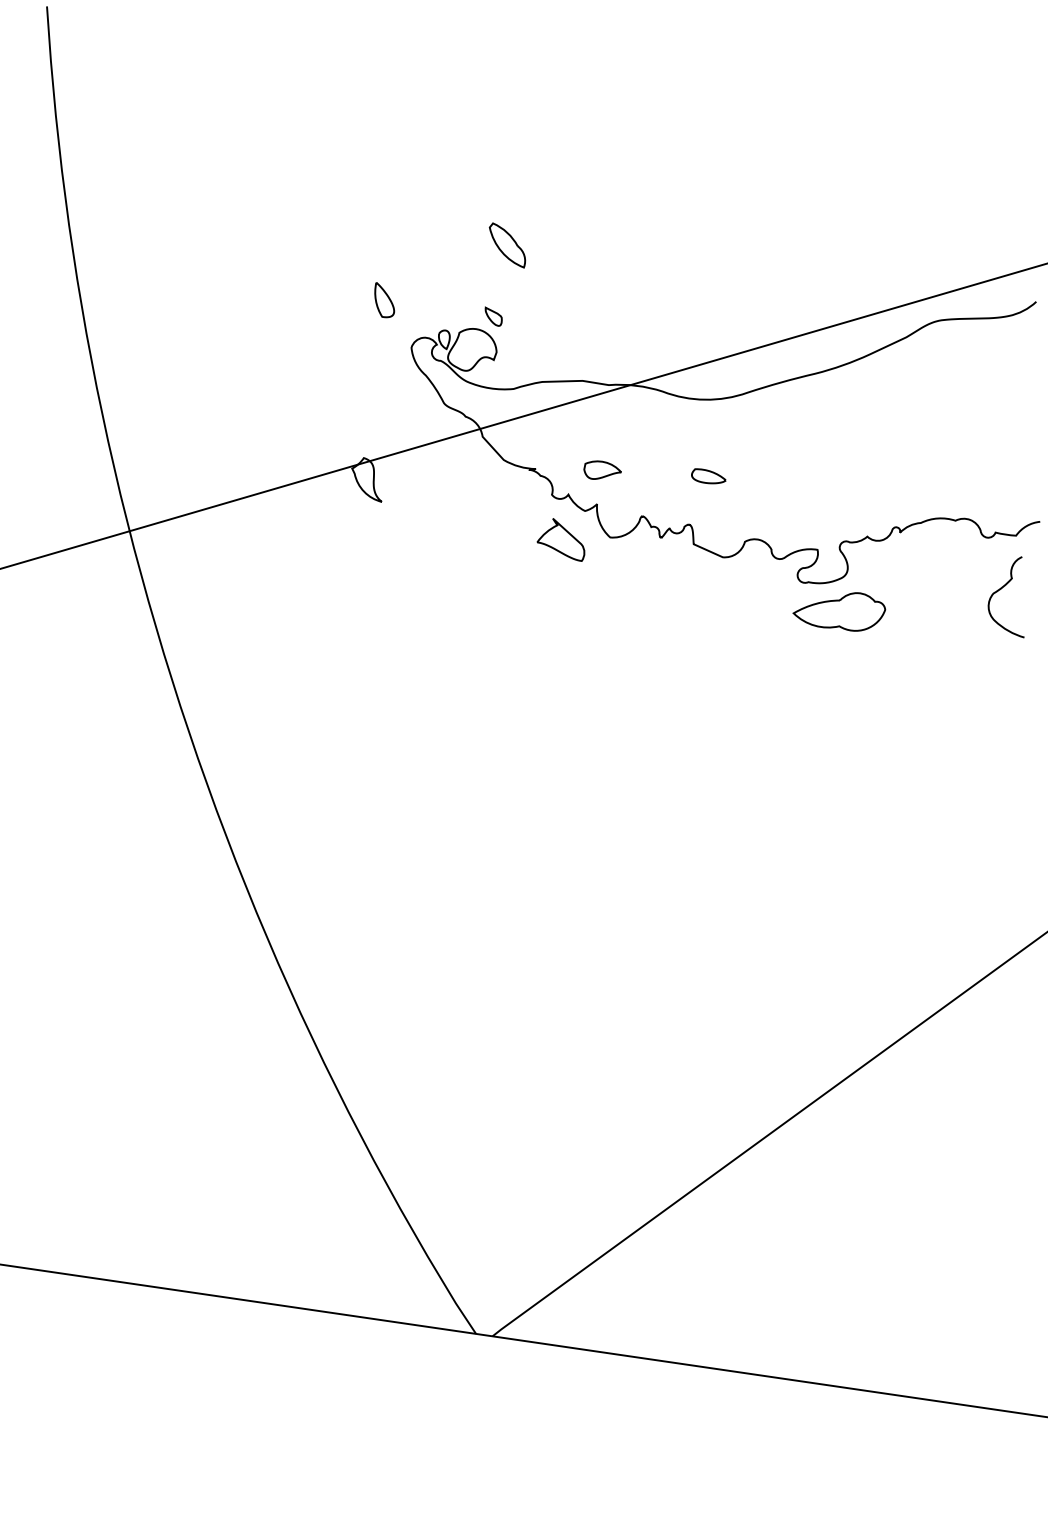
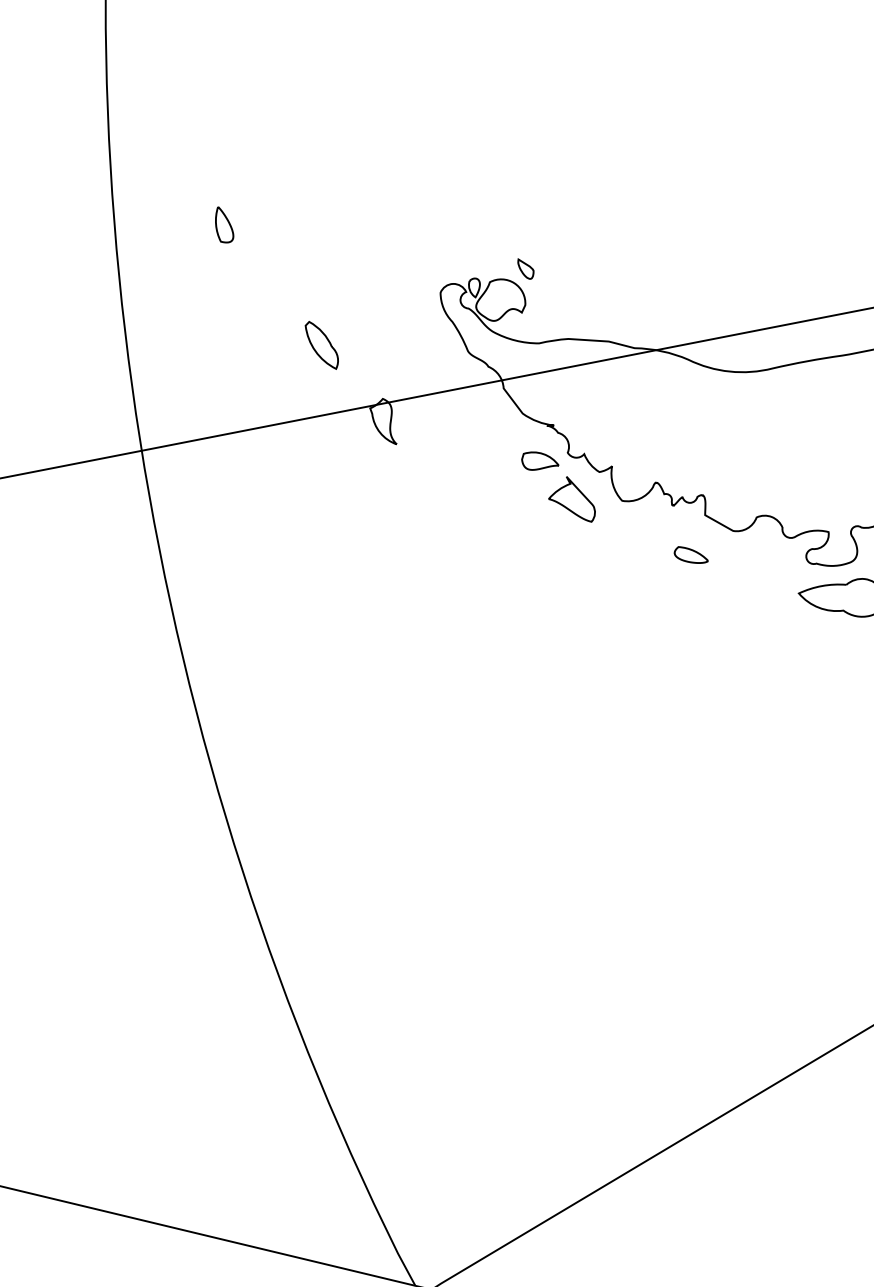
part: (507, 245) -> (321, 345), moved
part: (384, 300) -> (224, 225), moved
part: (602, 469) -> (540, 461), moved
part: (708, 476) -> (691, 555), moved

